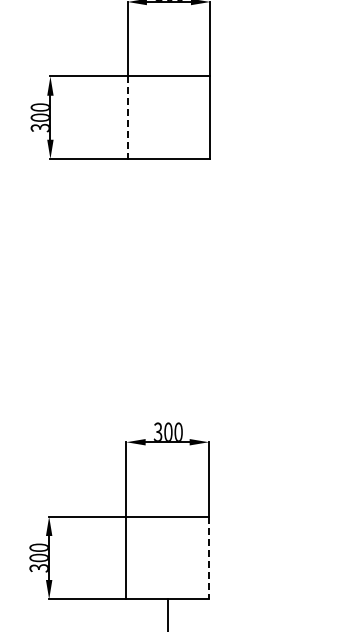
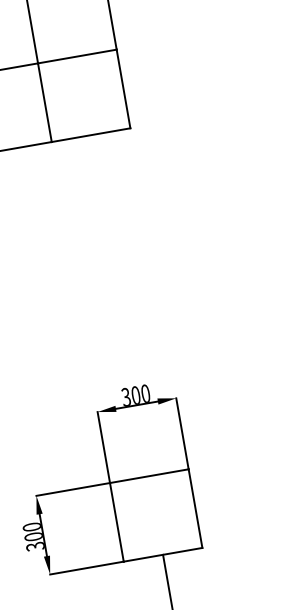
line: (127, 118) -> (44, 103), dashed -> solid
line: (208, 558) -> (195, 509), dashed -> solid

